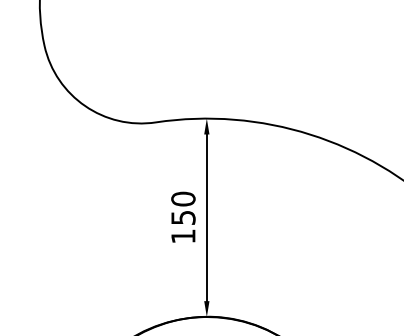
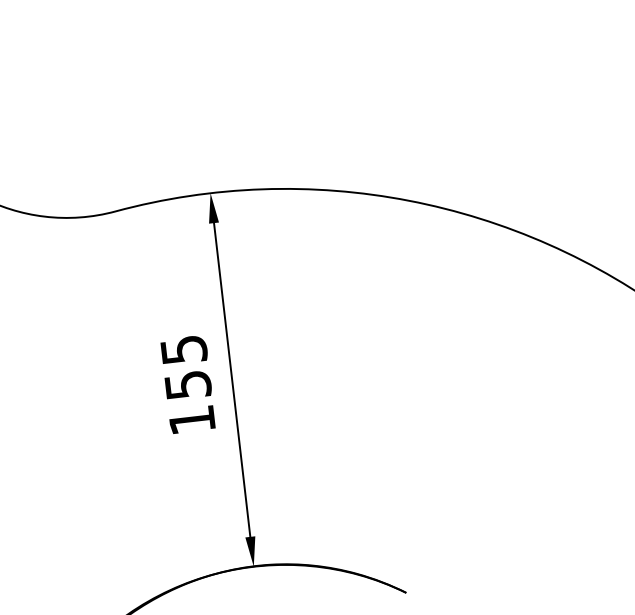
text: (183, 198) -> (184, 348), 150 -> 155

